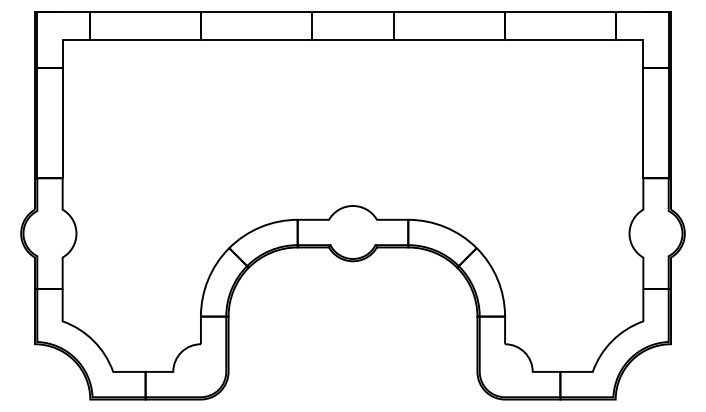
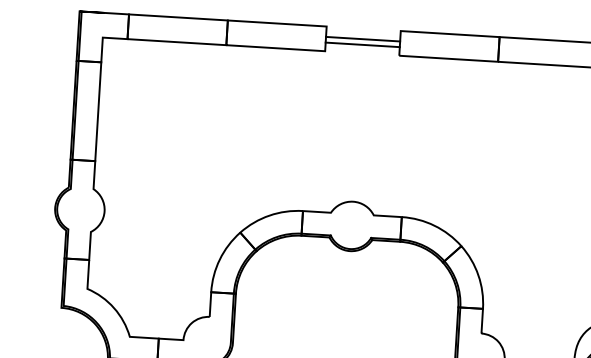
line: (352, 12) -> (362, 44), moved
line: (352, 40) -> (362, 39), moved

